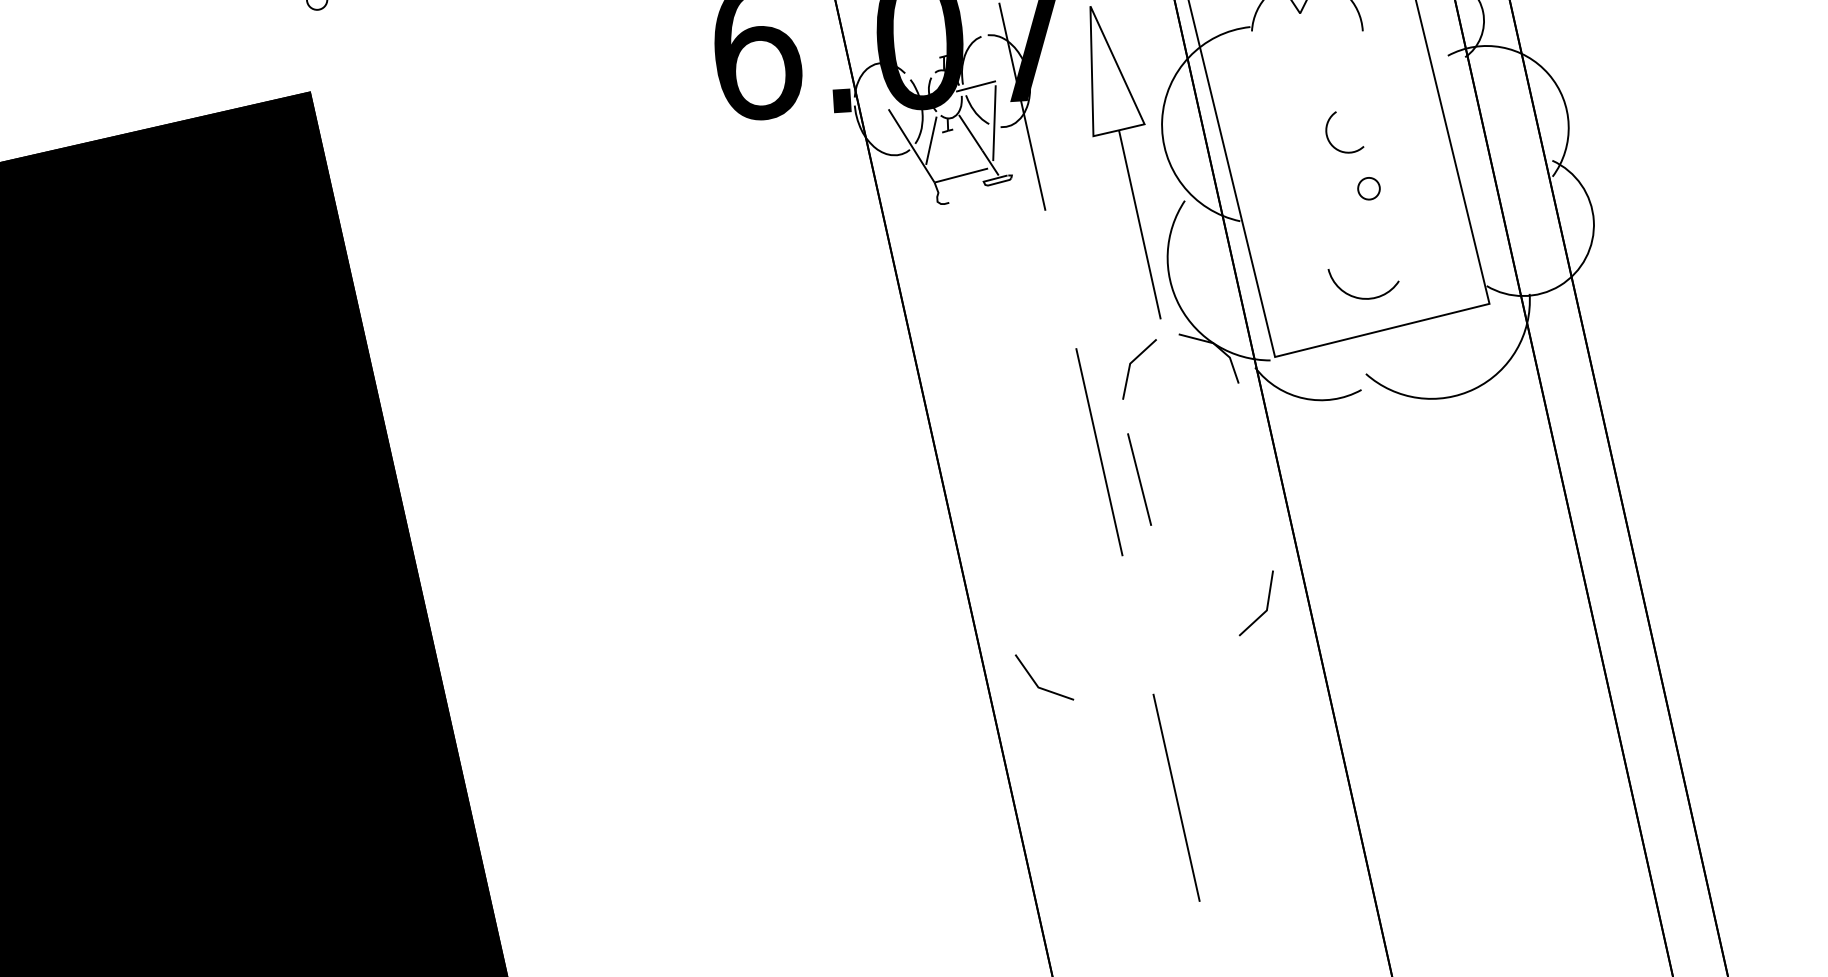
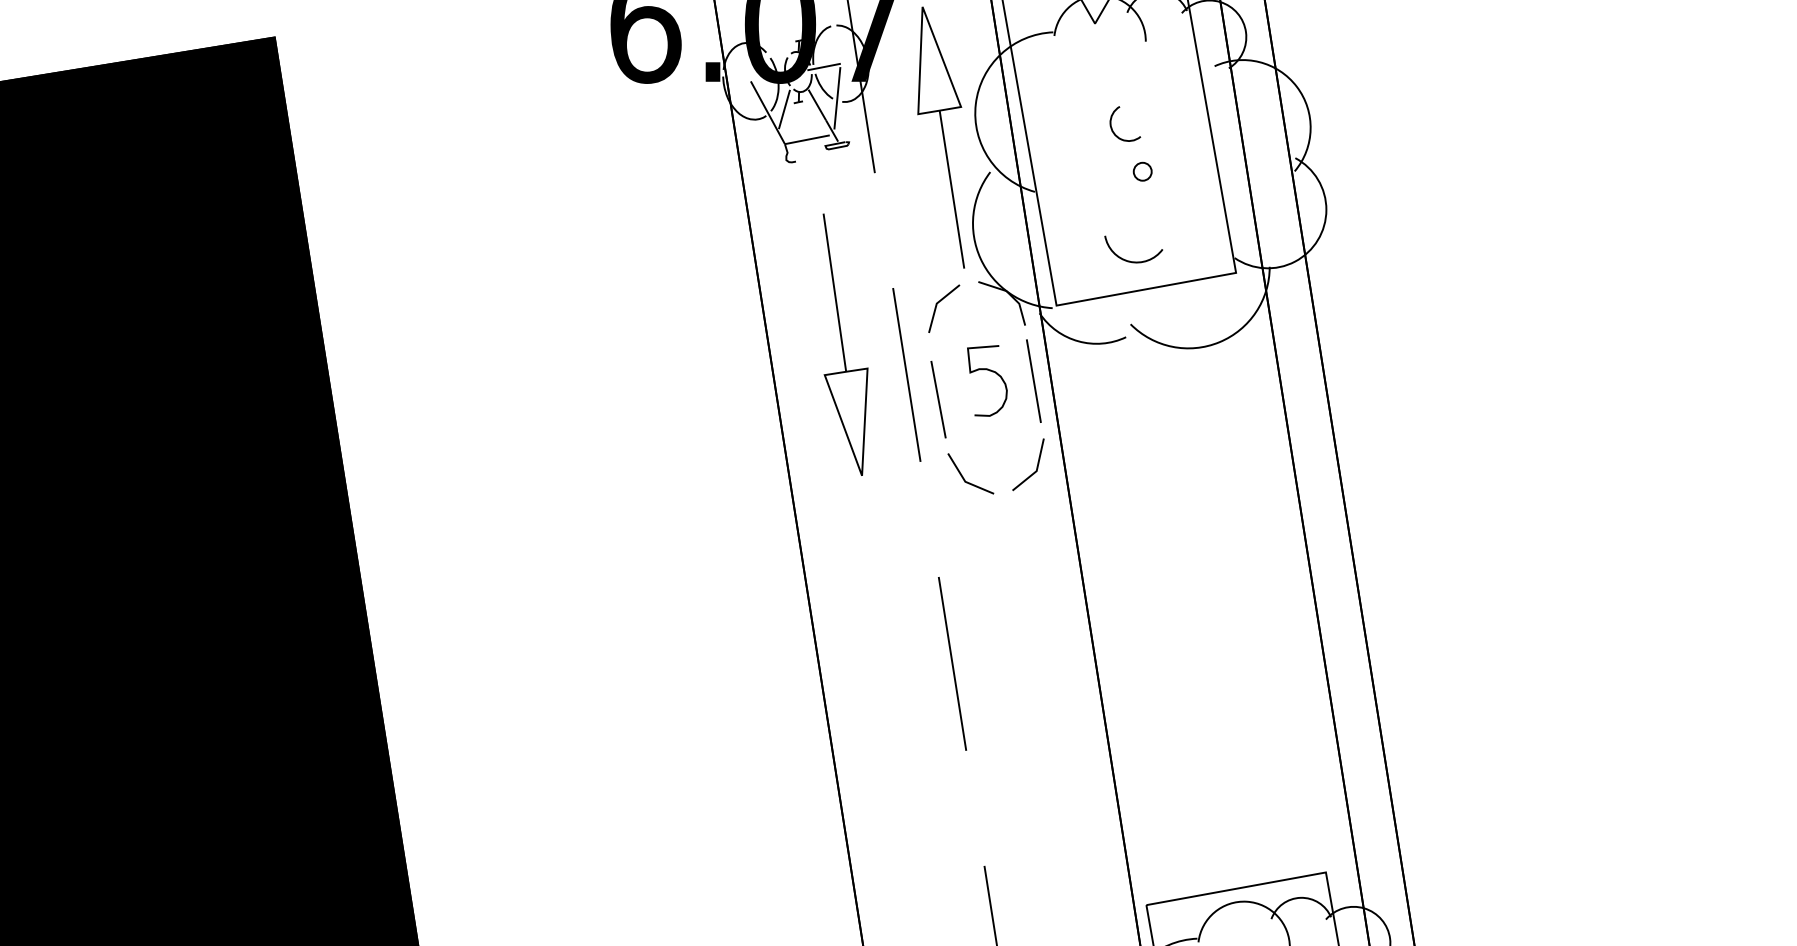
part: (1022, 420) -> (845, 344), added
curve: (1199, 441) -> (989, 371), added
line: (1252, 449) -> (1033, 380), added
line: (1266, 604) -> (1036, 466), moved
line: (1035, 681) -> (963, 476), moved

